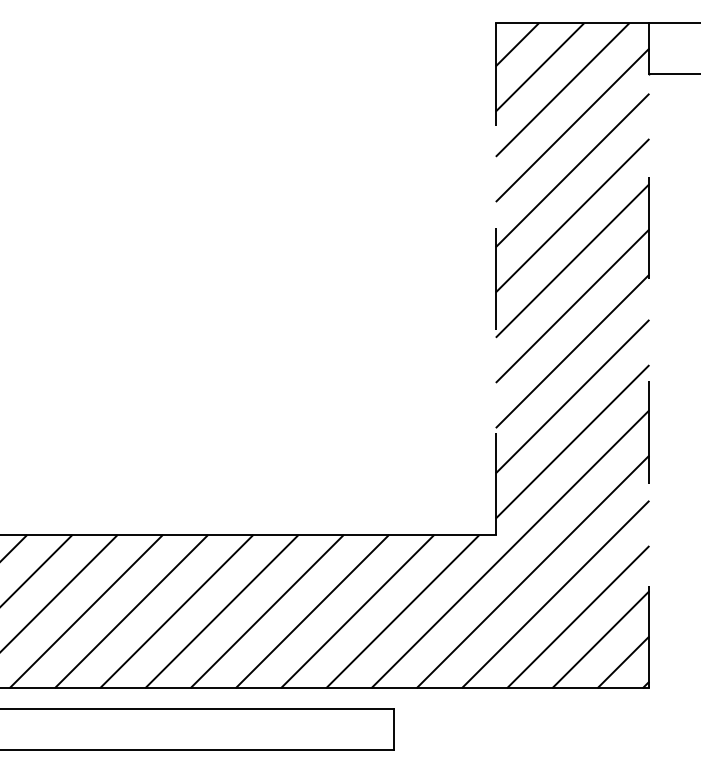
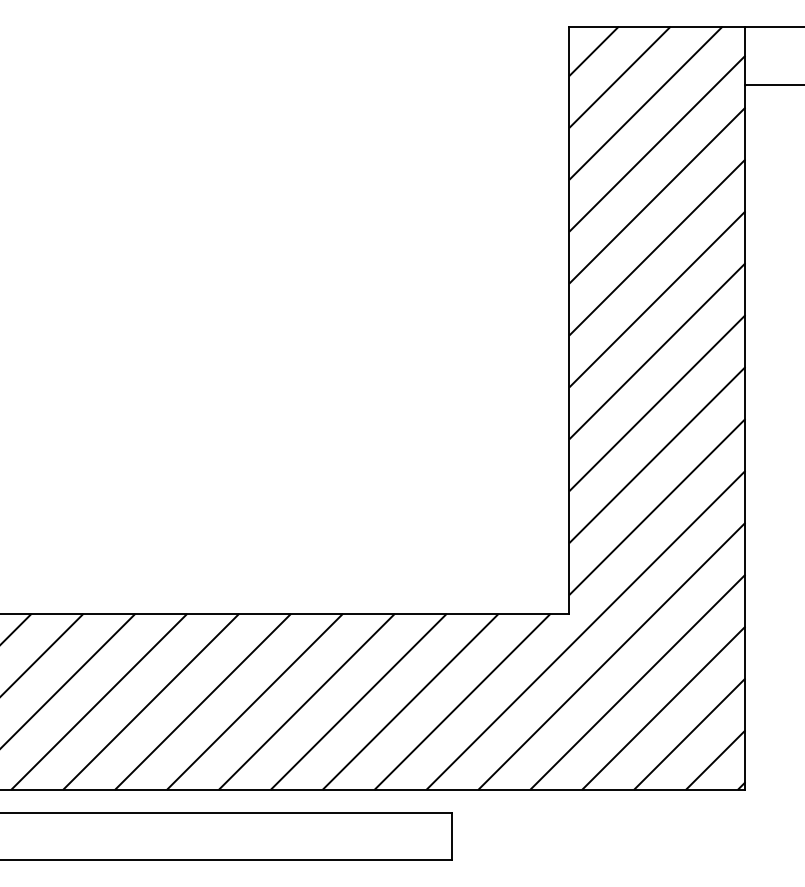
line: (496, 279) -> (569, 320), dashed -> solid
line: (649, 381) -> (745, 437), dashed -> solid

